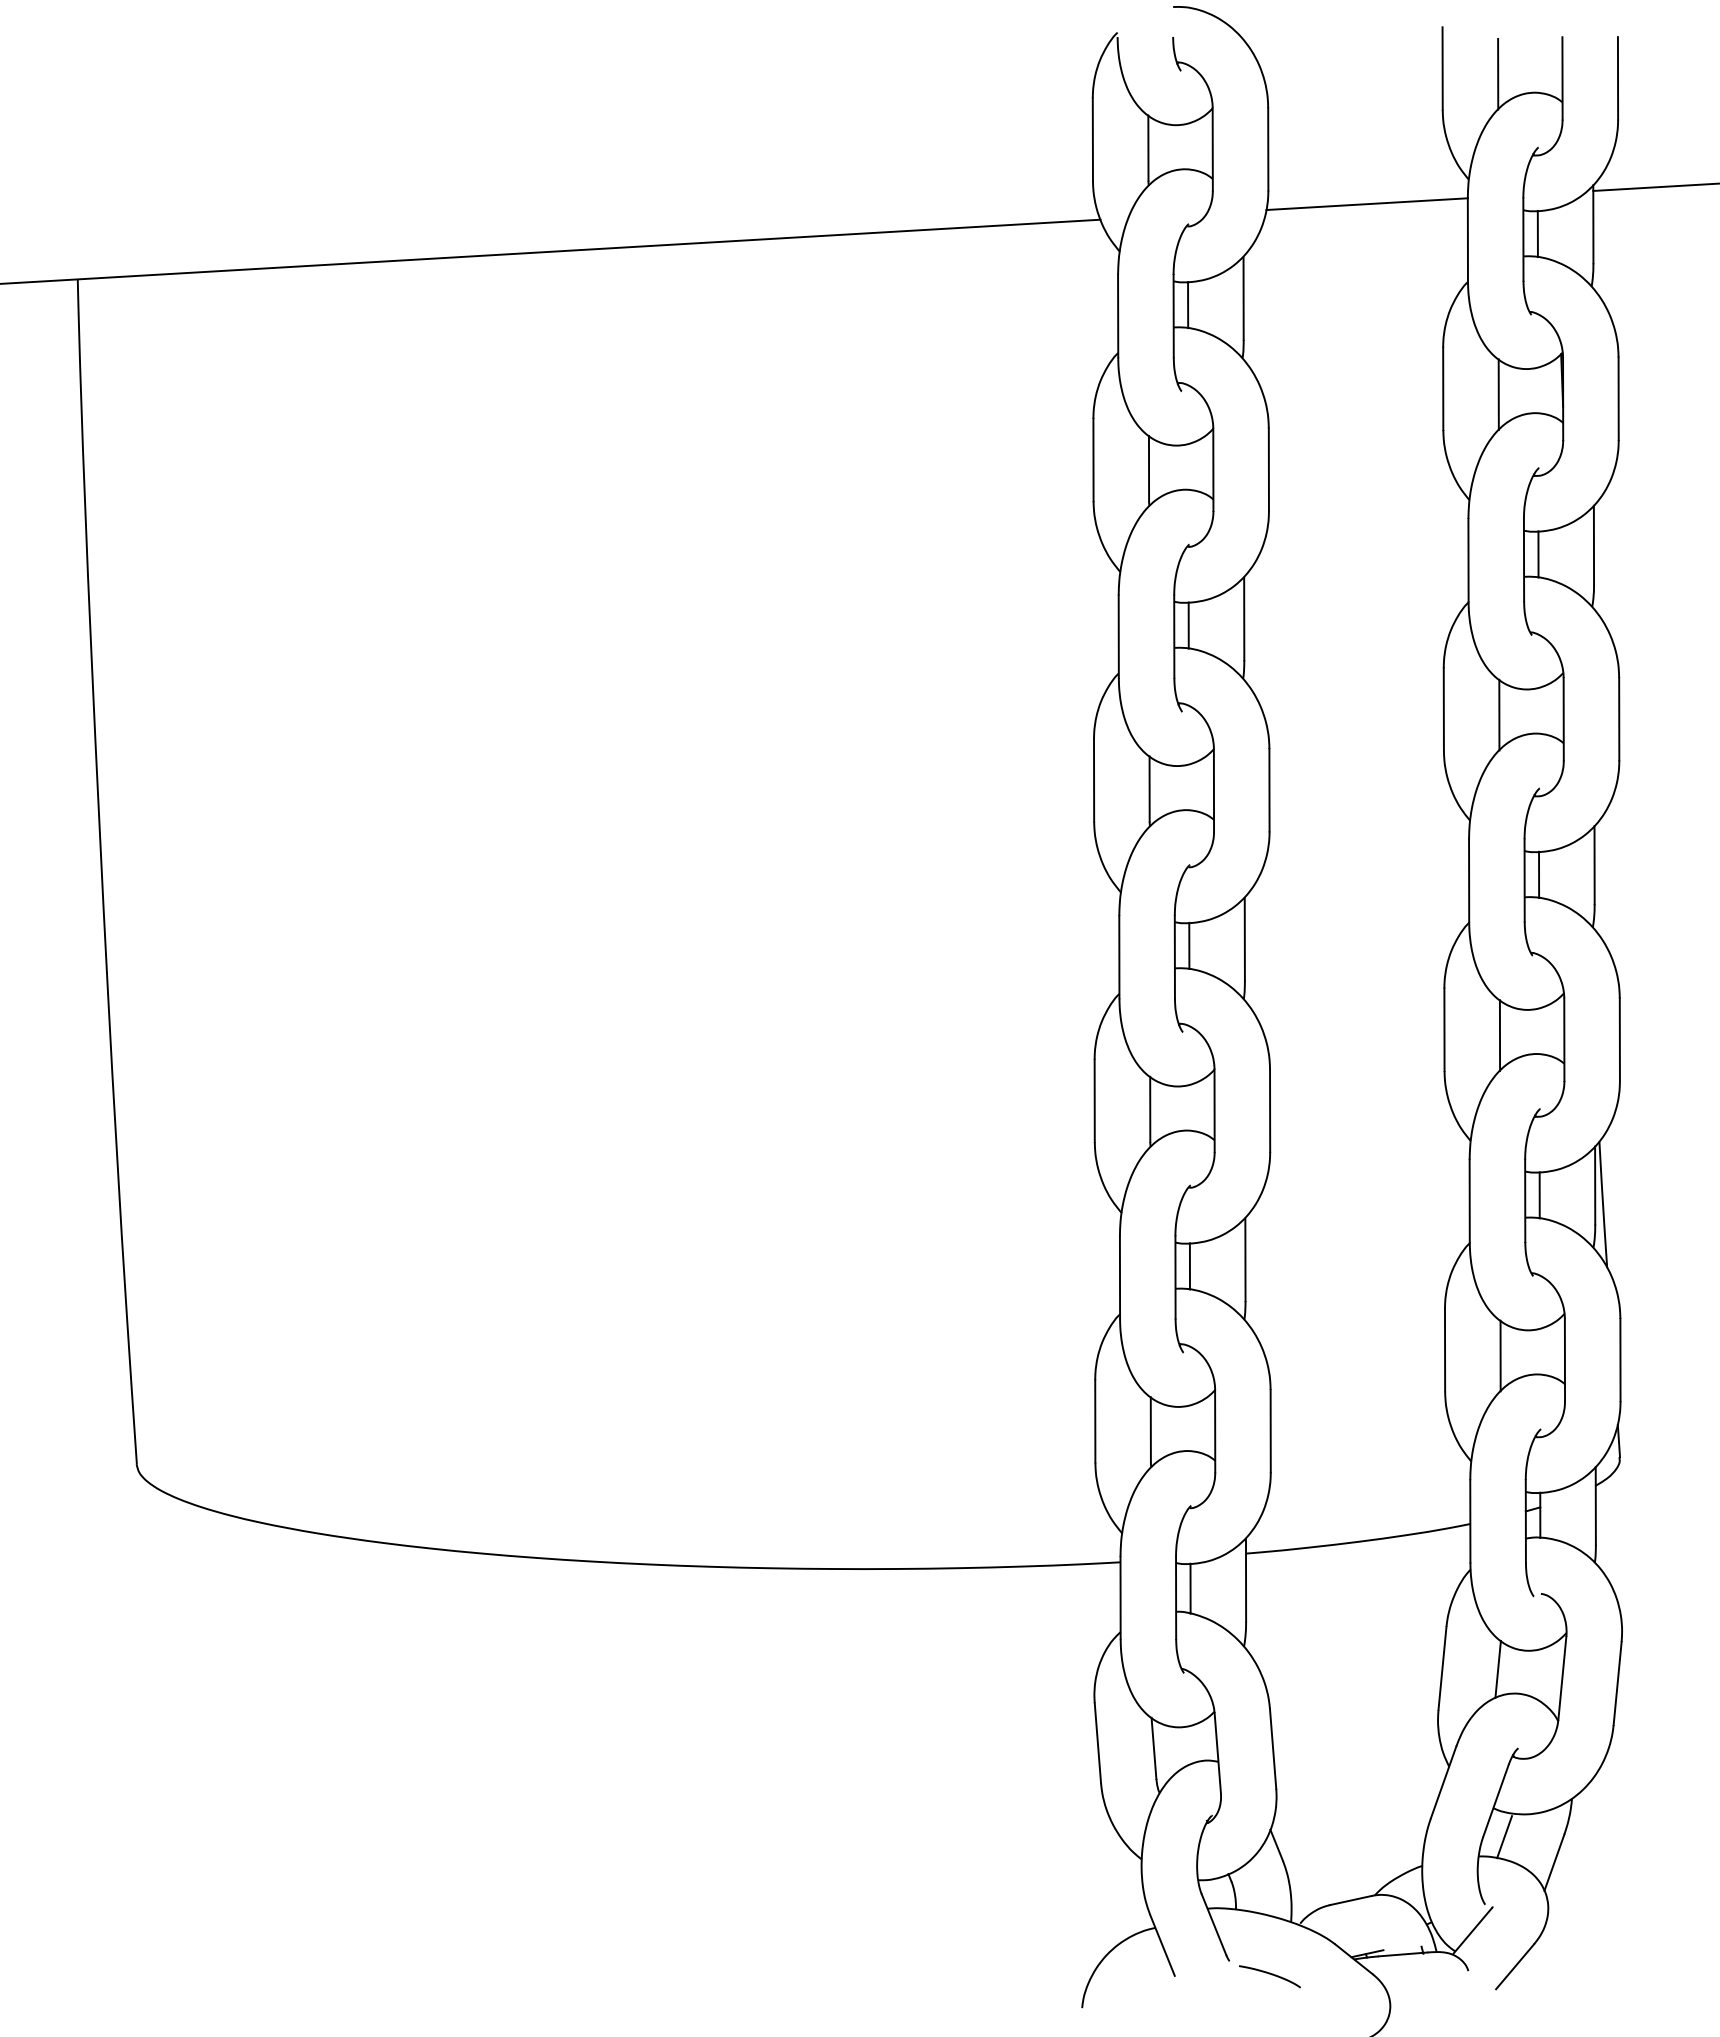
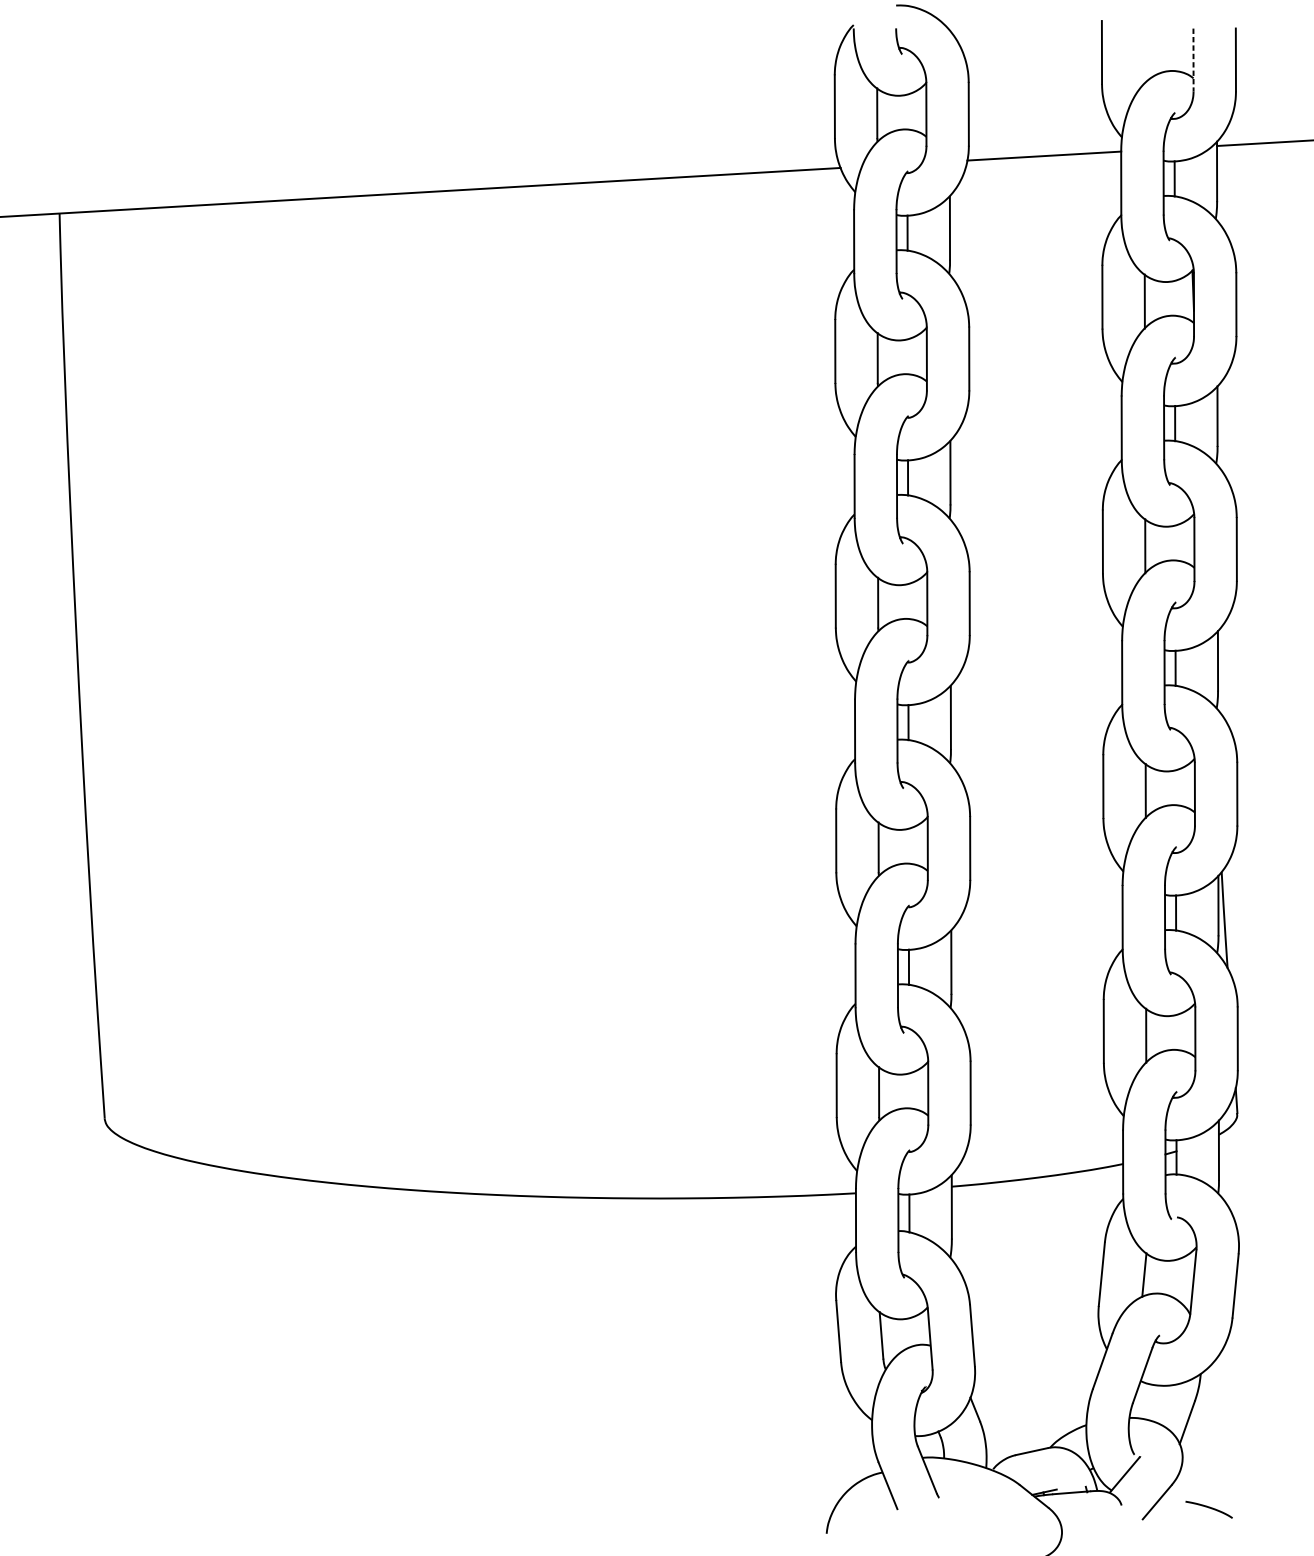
line: (1498, 73) -> (1144, 56), removed
line: (1562, 78) -> (1193, 60), solid -> dashed
line: (1504, 1837) -> (1149, 1403), removed
curve: (1269, 1974) -> (1208, 1508), moved

